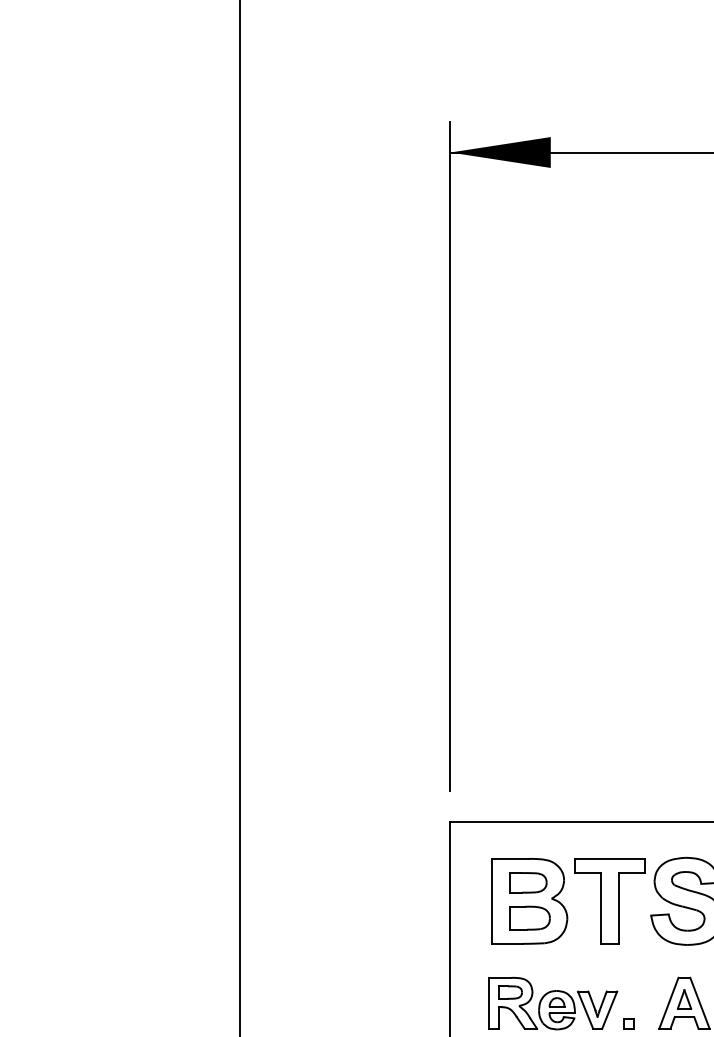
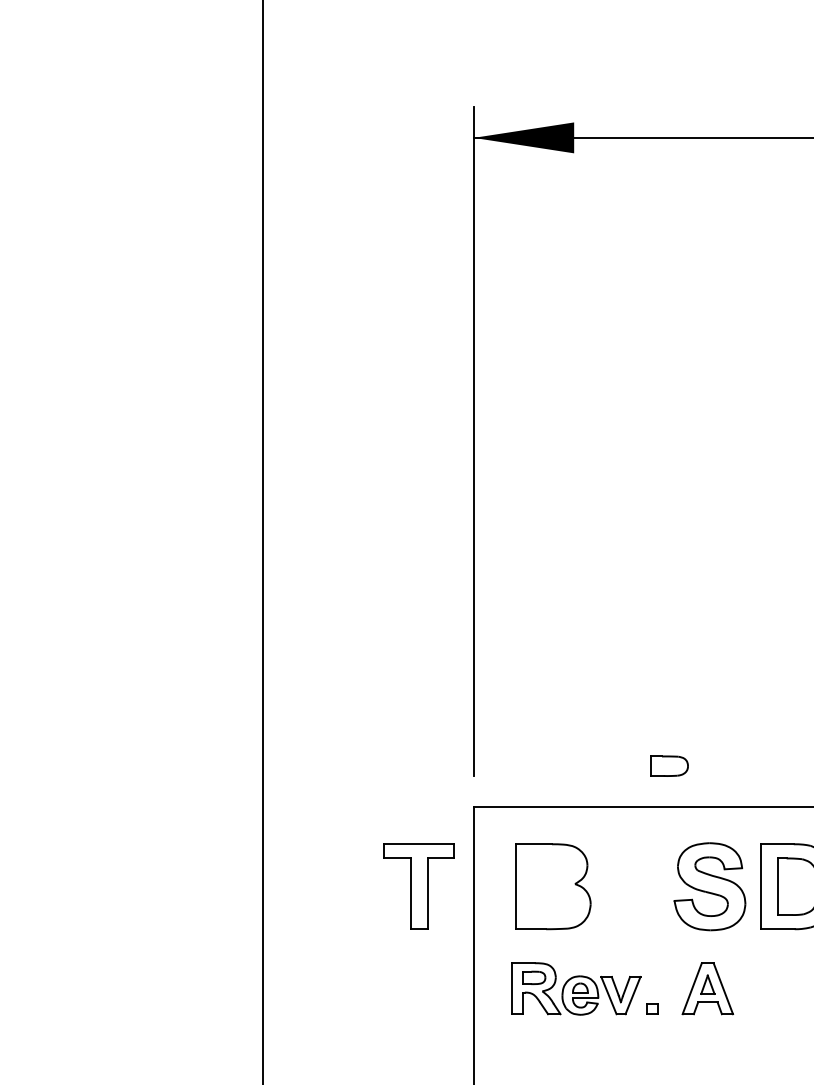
part: (528, 882) -> (669, 765), moved
part: (609, 901) -> (418, 886), moved
part: (530, 918) -> (553, 903), removed

